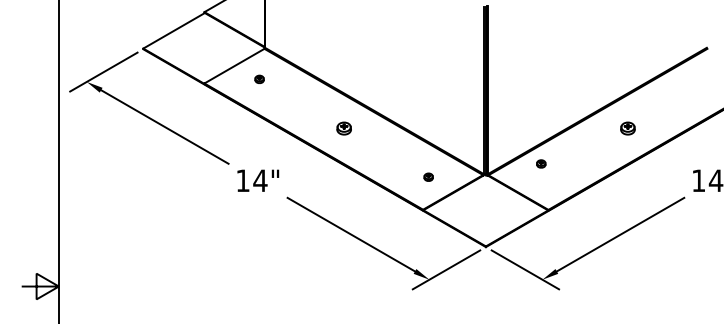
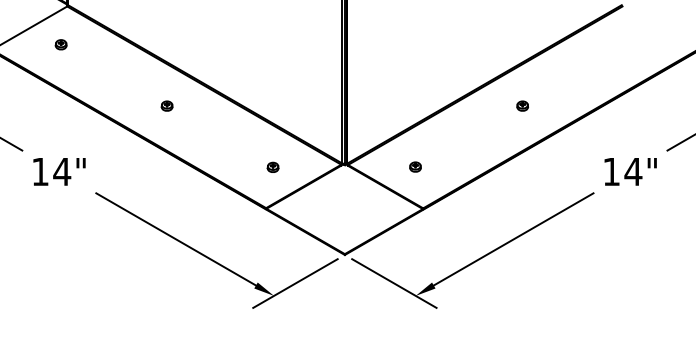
part: (343, 127) -> (166, 105), size x0.62
part: (627, 127) -> (522, 105), size x0.62
part: (541, 163) -> (415, 166), moved

